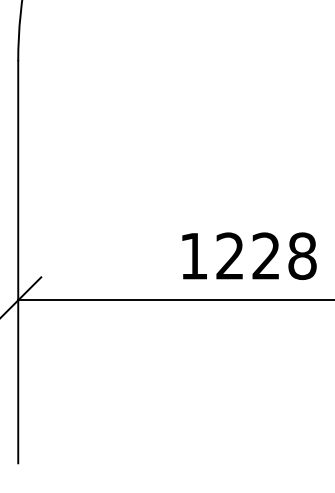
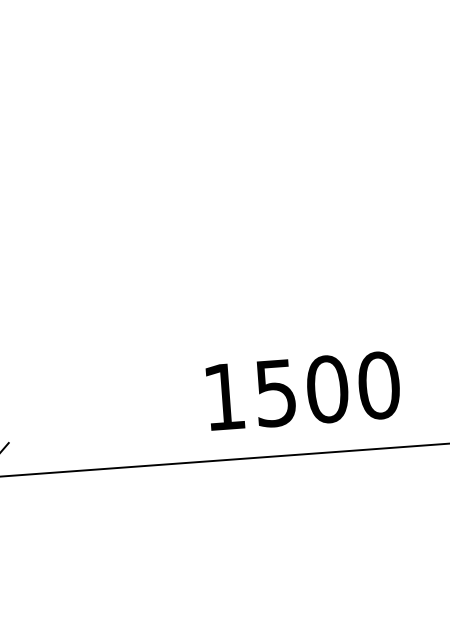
text: (266, 256) -> (327, 389), 1228 -> 1500

